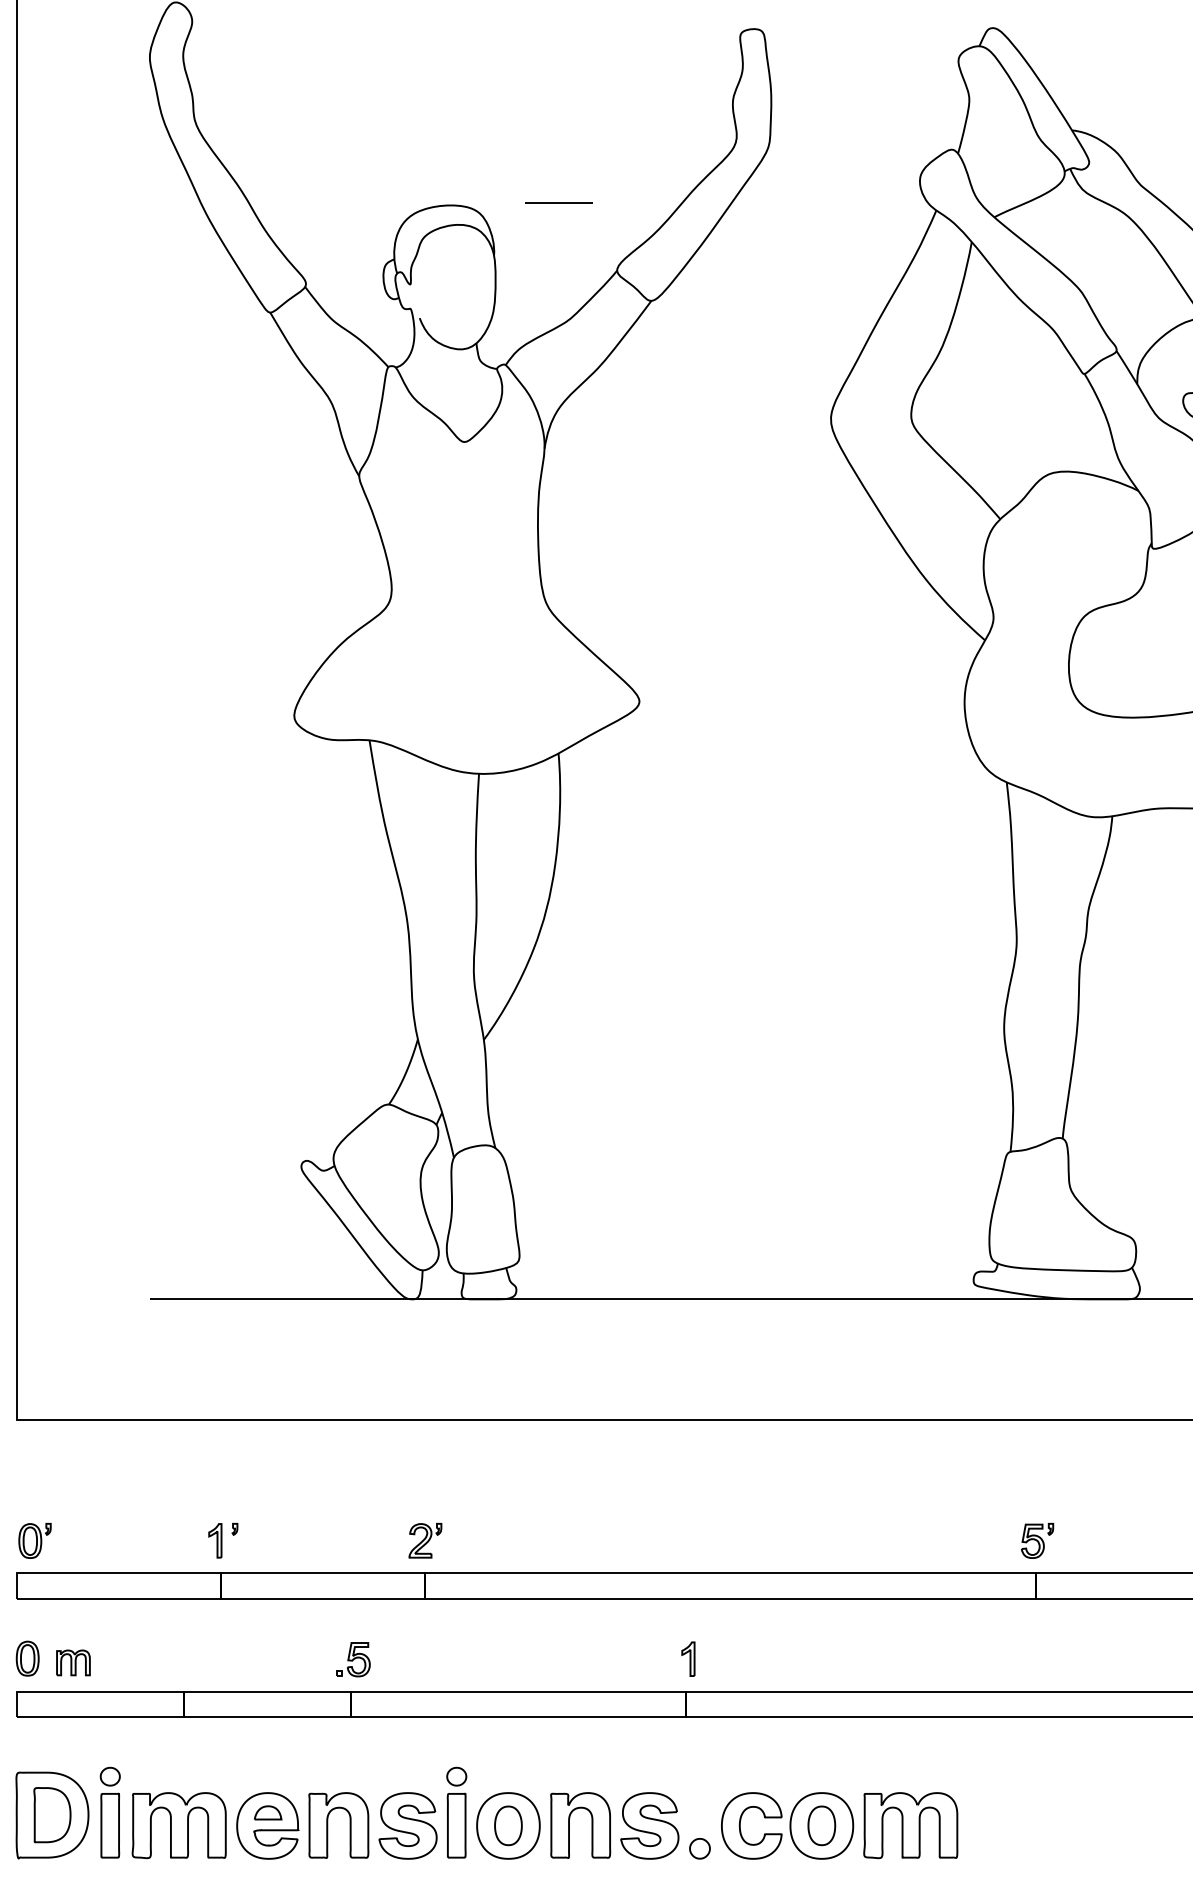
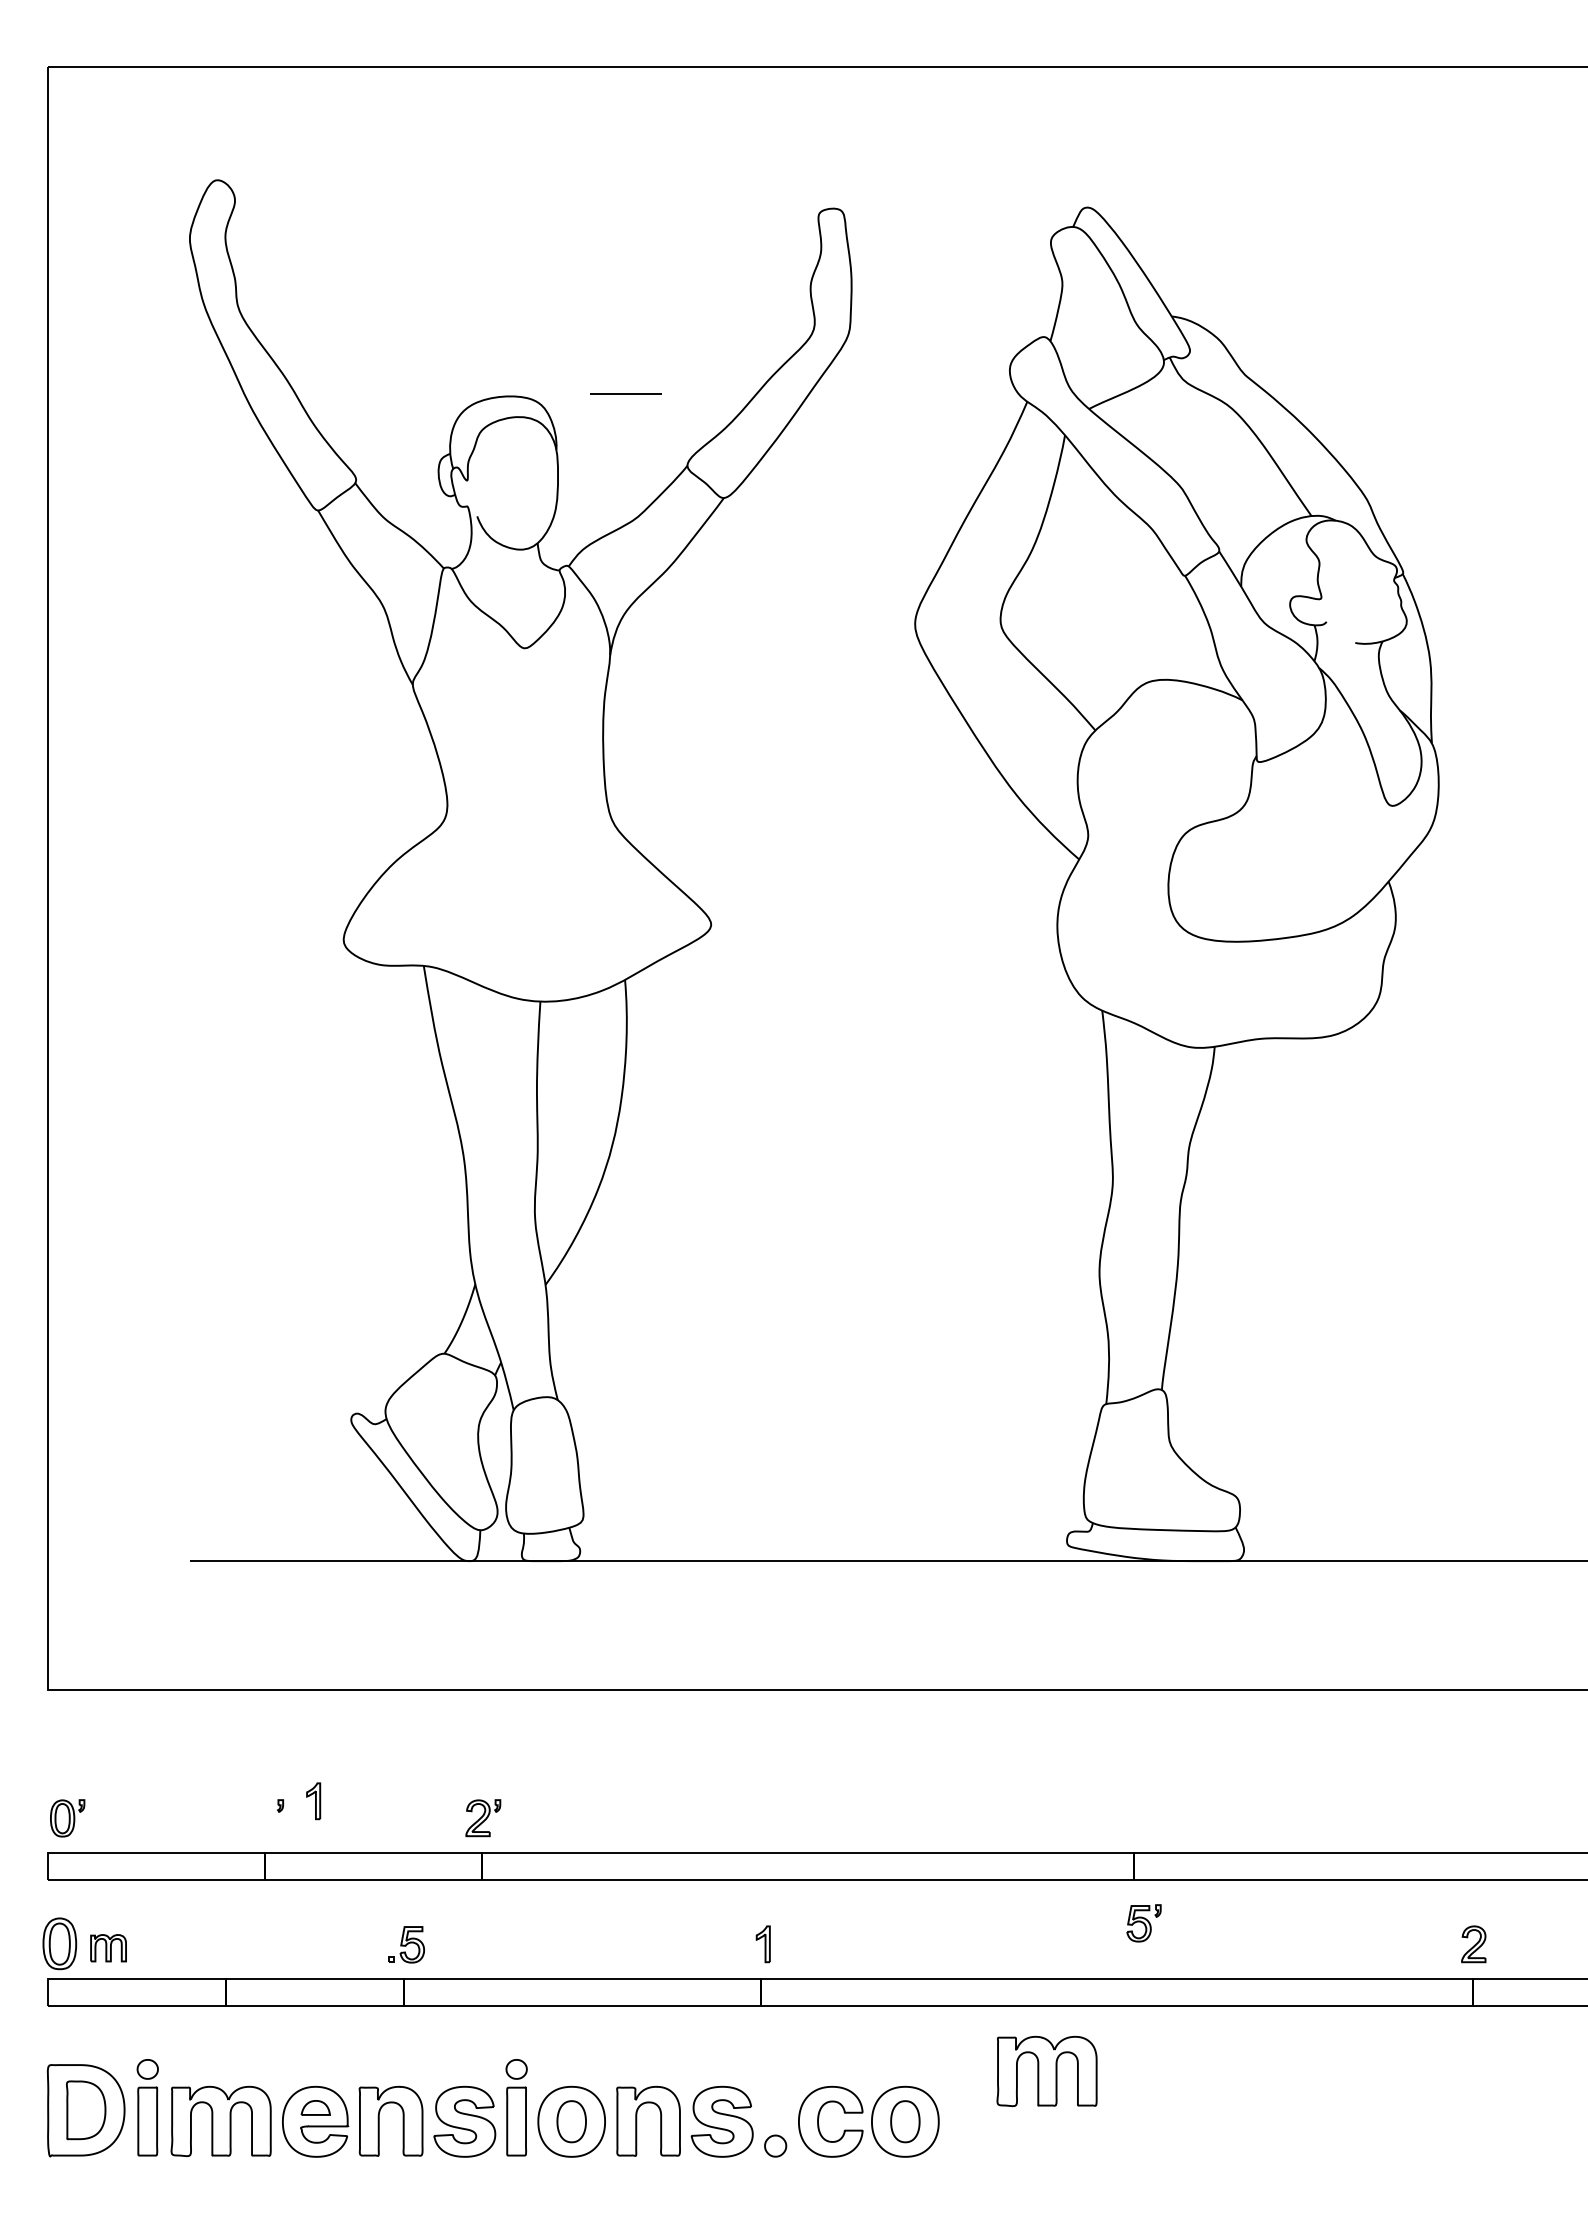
part: (215, 1541) -> (313, 1801), moved
part: (1037, 1541) -> (1143, 1923), moved
part: (27, 1658) -> (59, 1943), size x1.4
part: (910, 1825) -> (1046, 2071), moved

